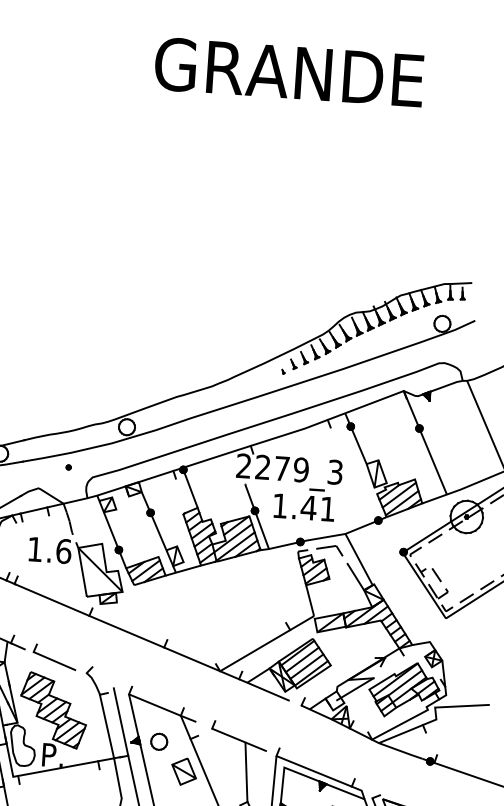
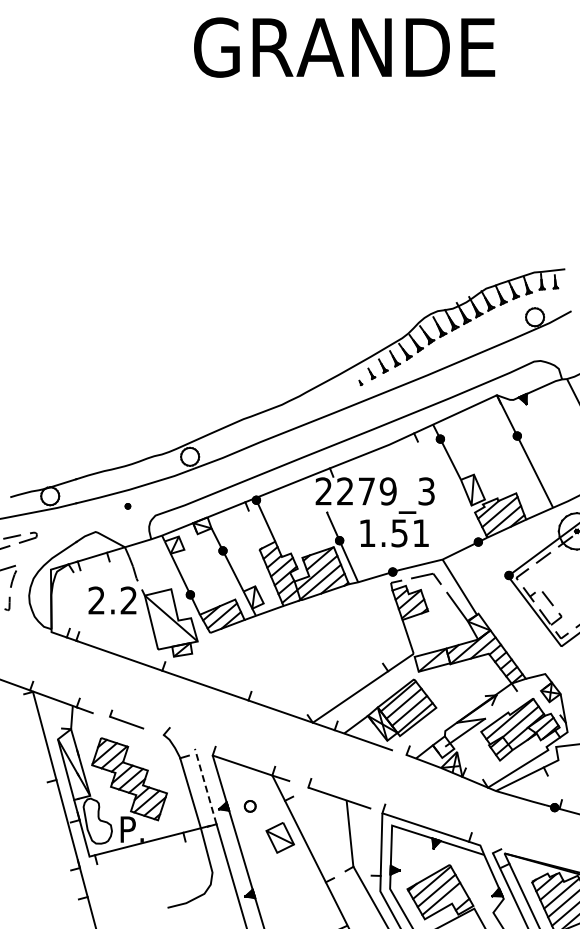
text: (308, 508) -> (399, 533), 1.41 -> 1.51
text: (49, 550) -> (112, 600), 1.6 -> 2.2
part: (54, 657) -> (126, 719), size x0.7
line: (120, 721) -> (205, 786), solid -> dashed
part: (159, 742) -> (250, 806), size x0.6

